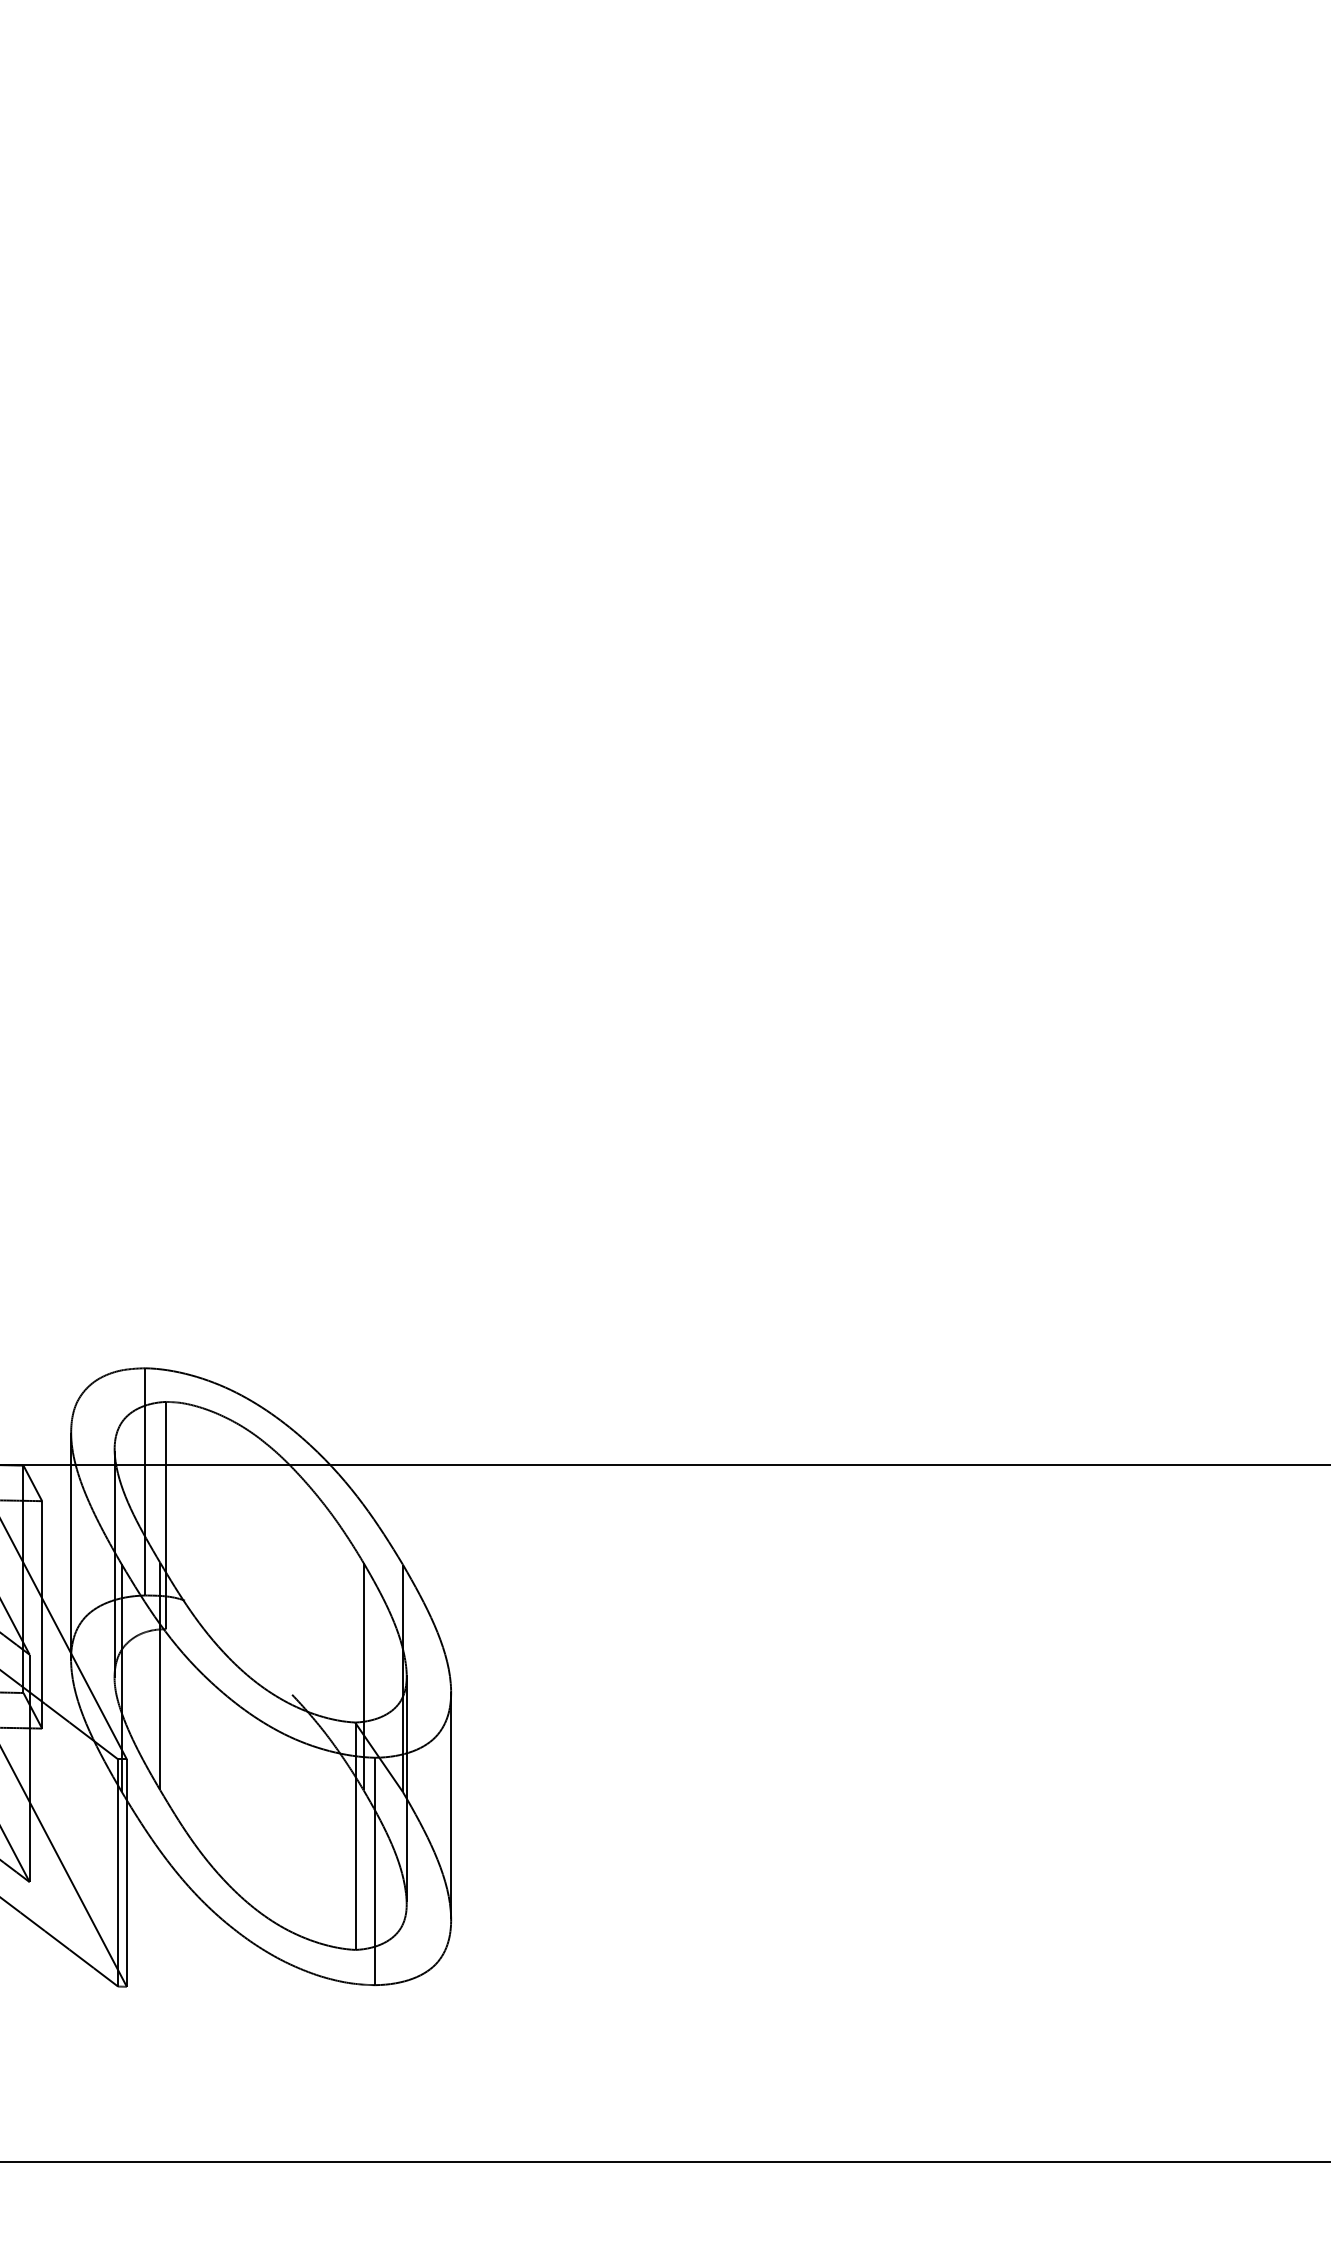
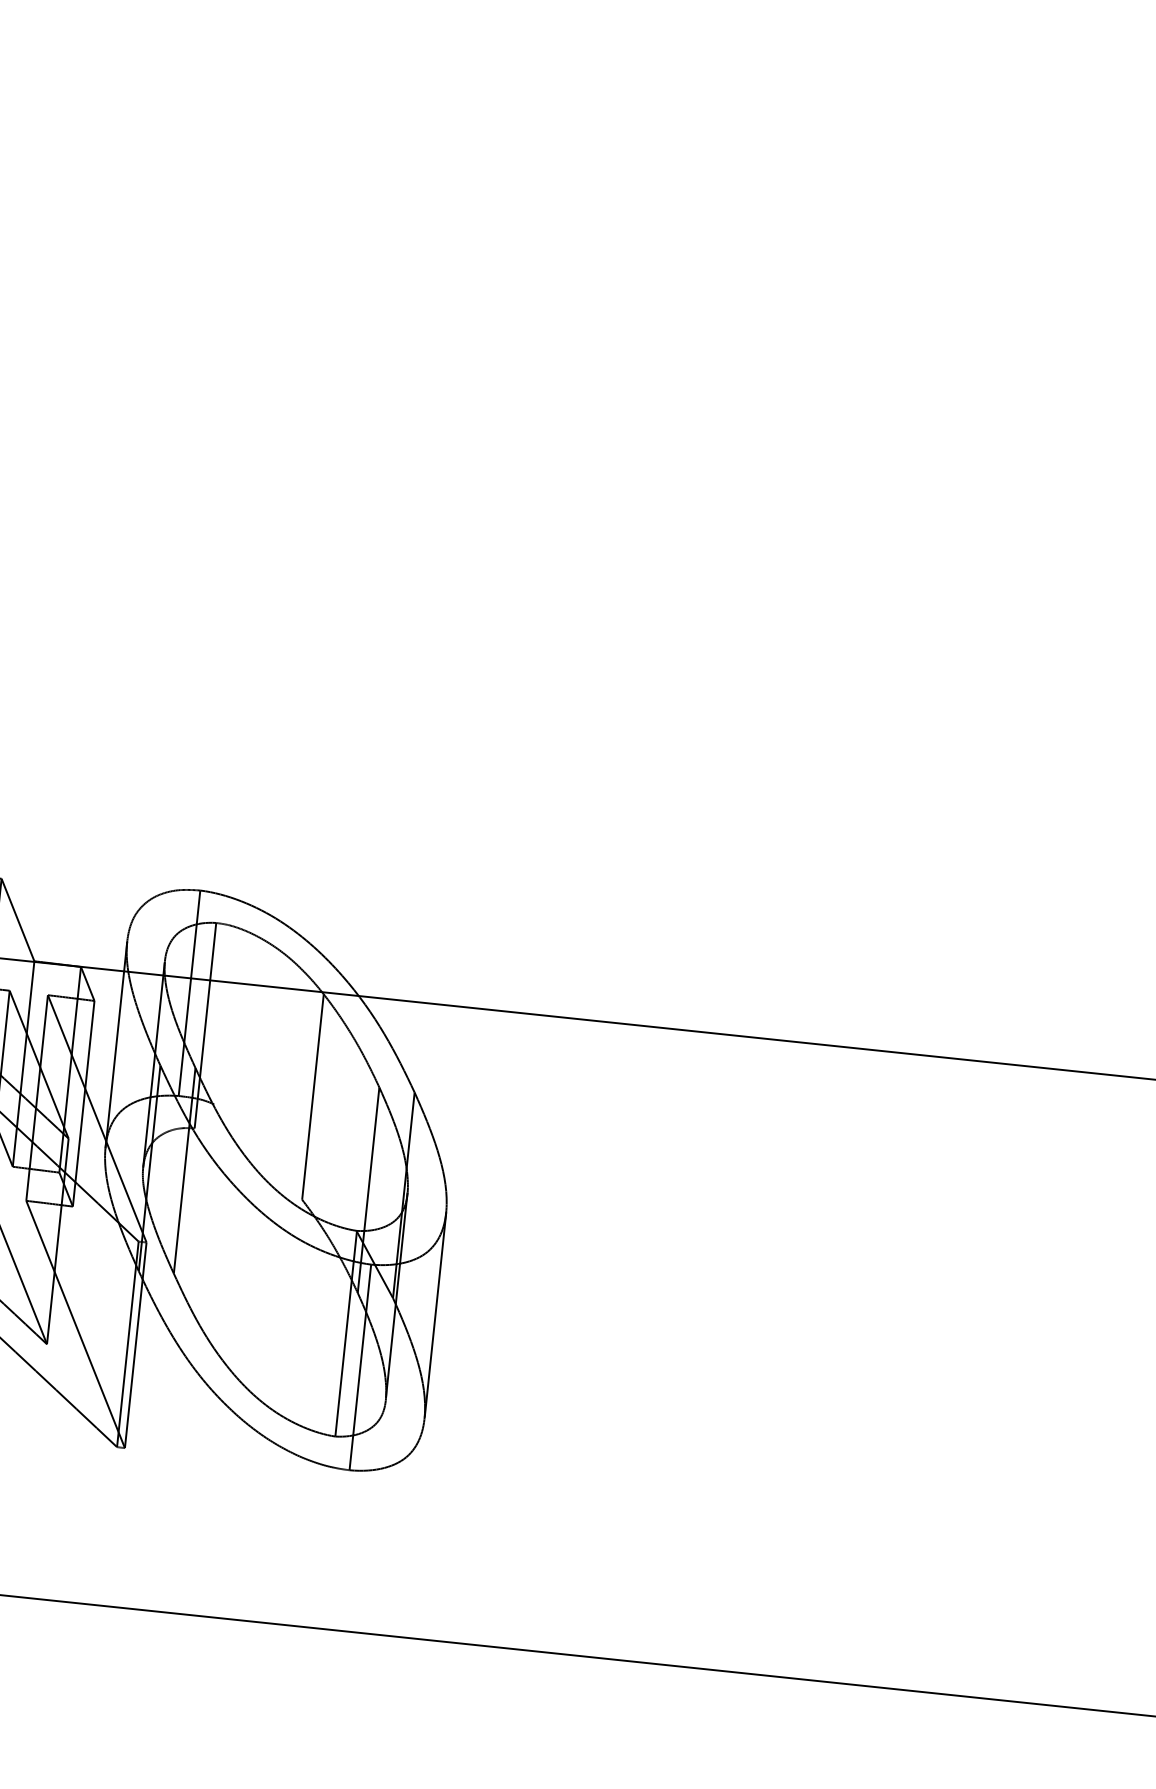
line: (292, 1580) -> (313, 1096), added

